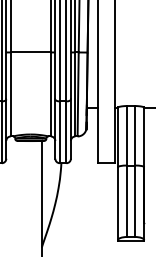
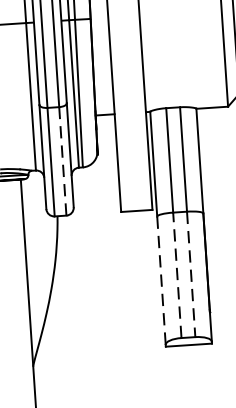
line: (66, 132) -> (62, 161), solid -> dashed
line: (127, 201) -> (178, 275), solid -> dashed
line: (135, 201) -> (192, 274), solid -> dashed
line: (117, 203) -> (160, 280), solid -> dashed

